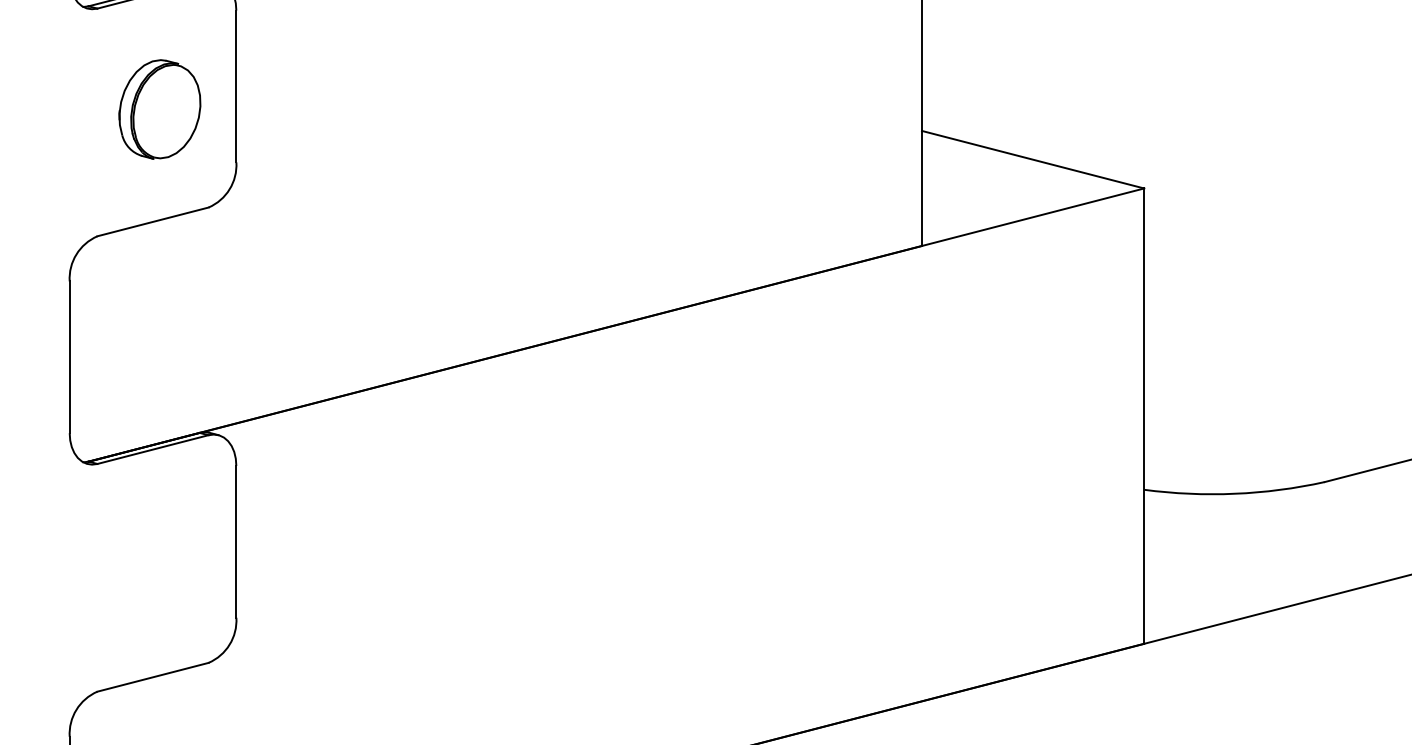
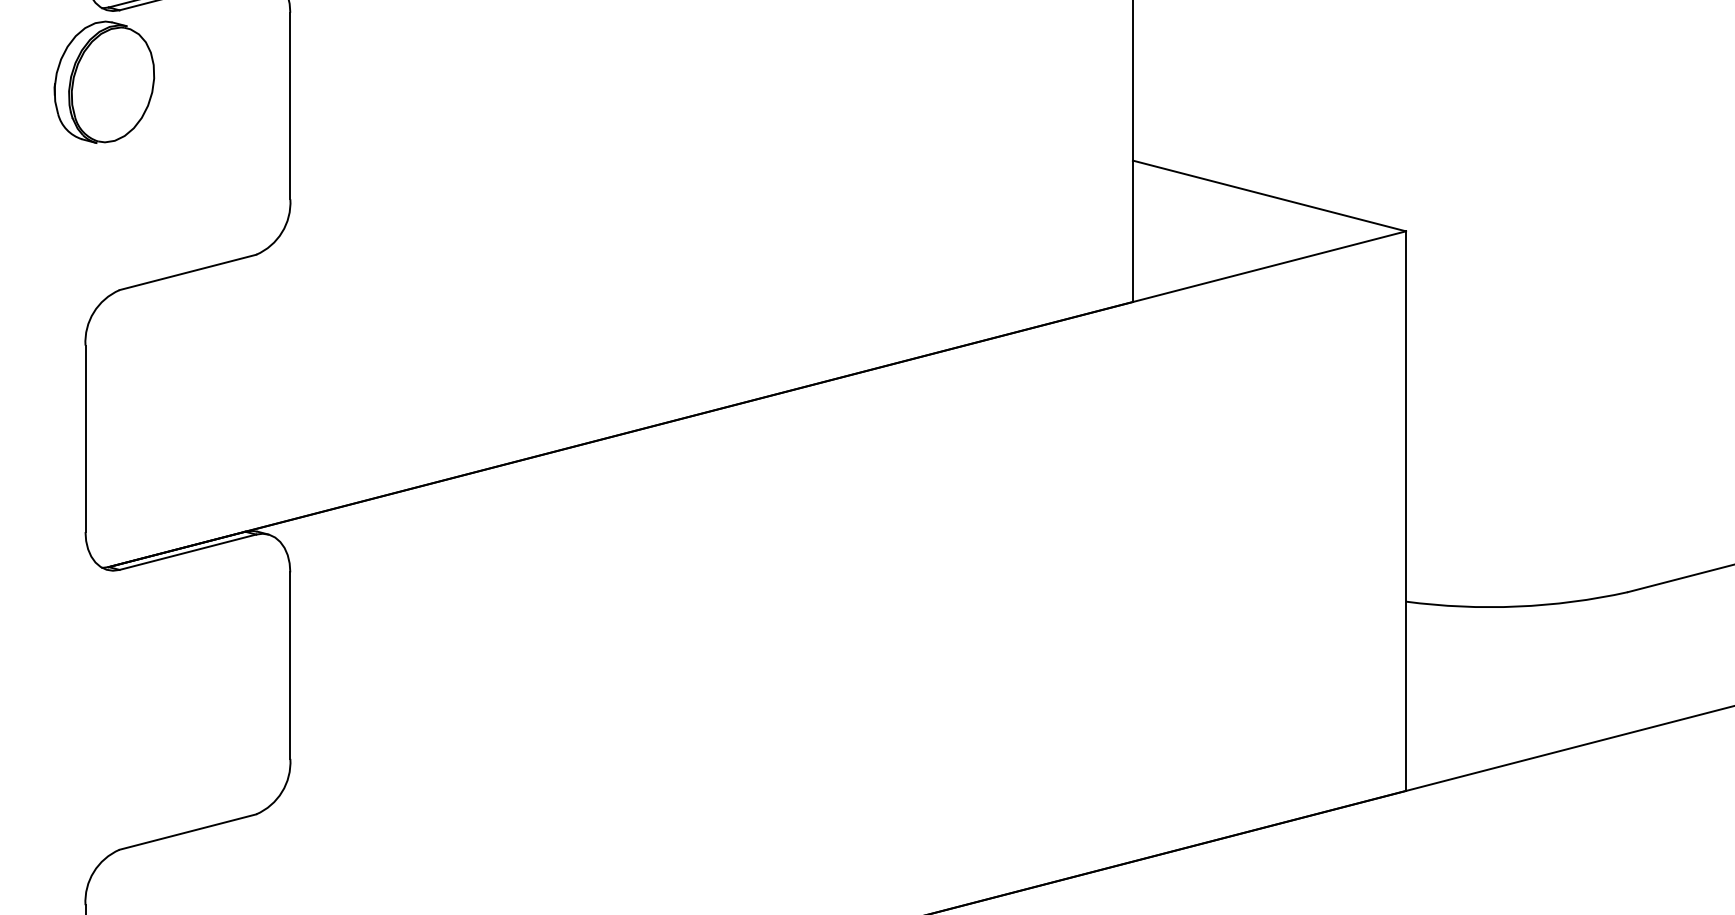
part: (160, 108) -> (104, 81), moved

